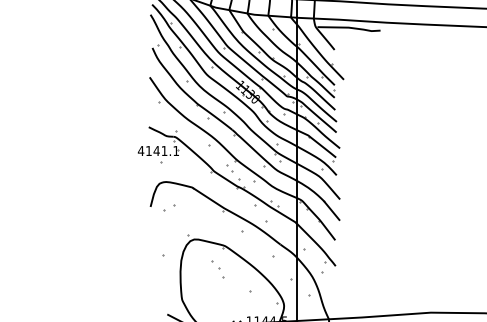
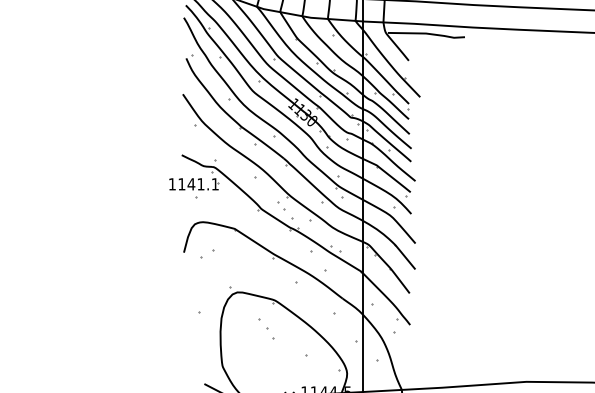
text: (140, 150) -> (171, 183), 4141.1 -> 1141.1

